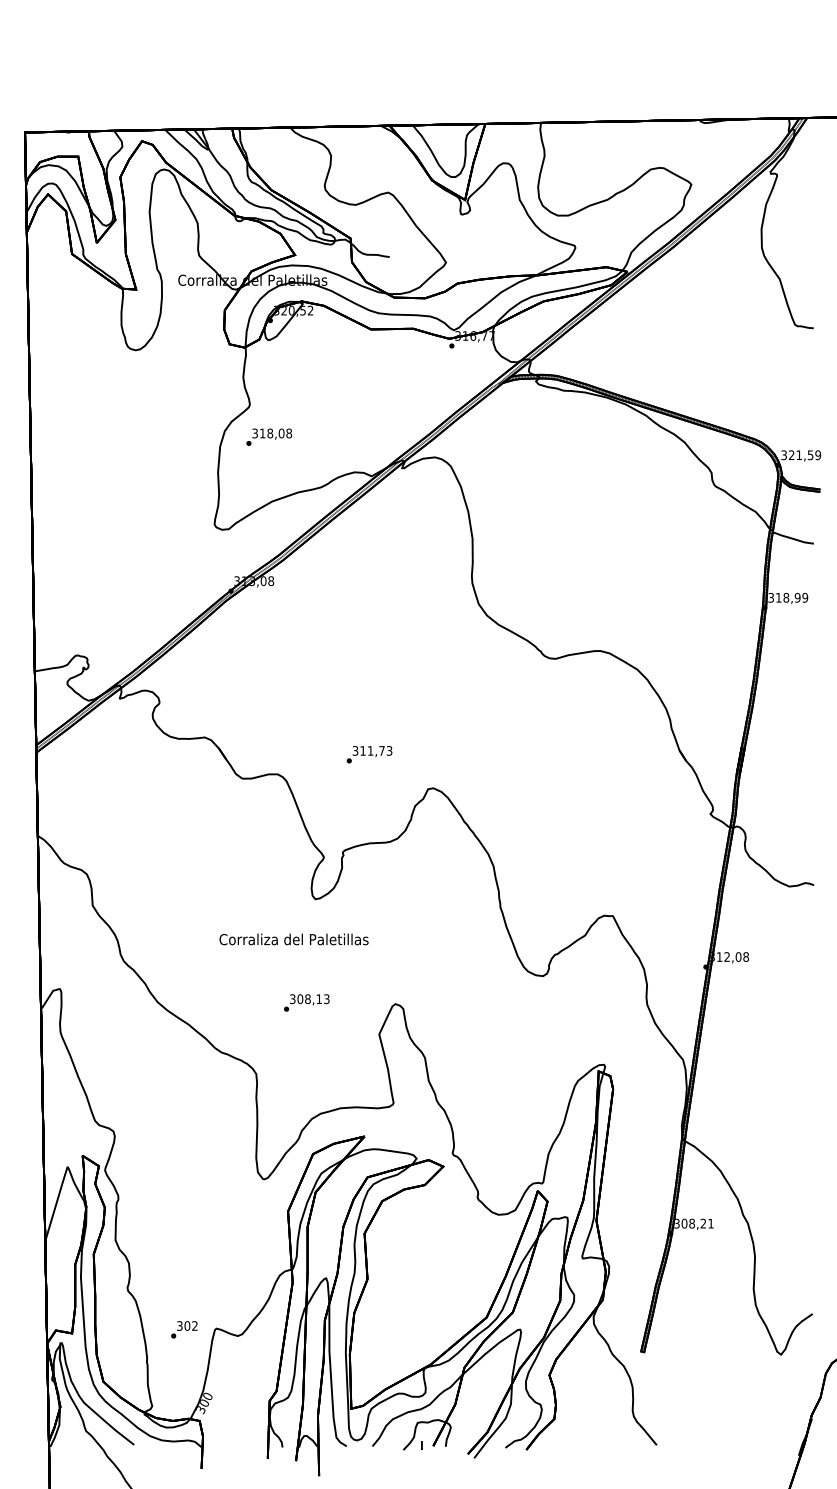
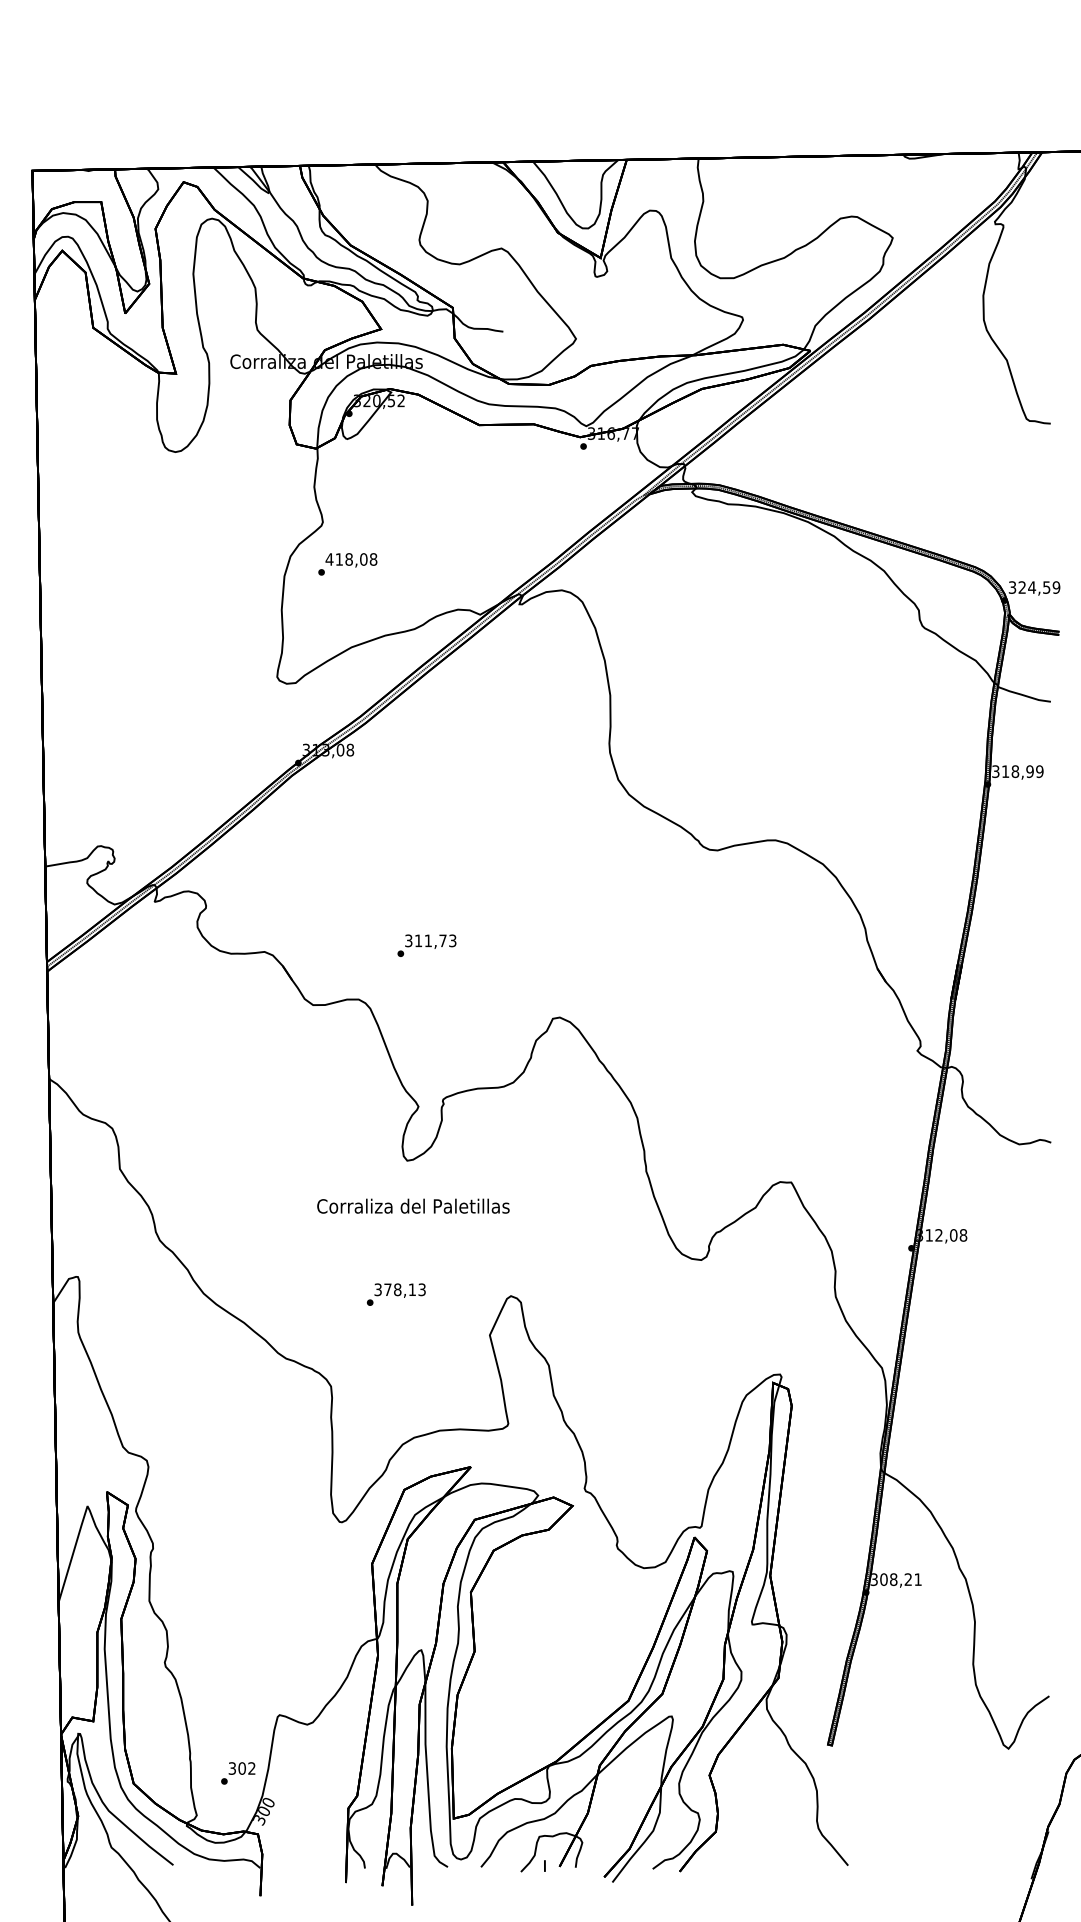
text: (255, 433) -> (330, 559), 318,08 -> 418,08
text: (799, 454) -> (1032, 586), 321,59 -> 324,59
text: (369, 754) -> (426, 945), moved
text: (293, 939) -> (412, 1206), moved
text: (300, 999) -> (388, 1290), 308,13 -> 378,13
text: (184, 1329) -> (238, 1773), moved

